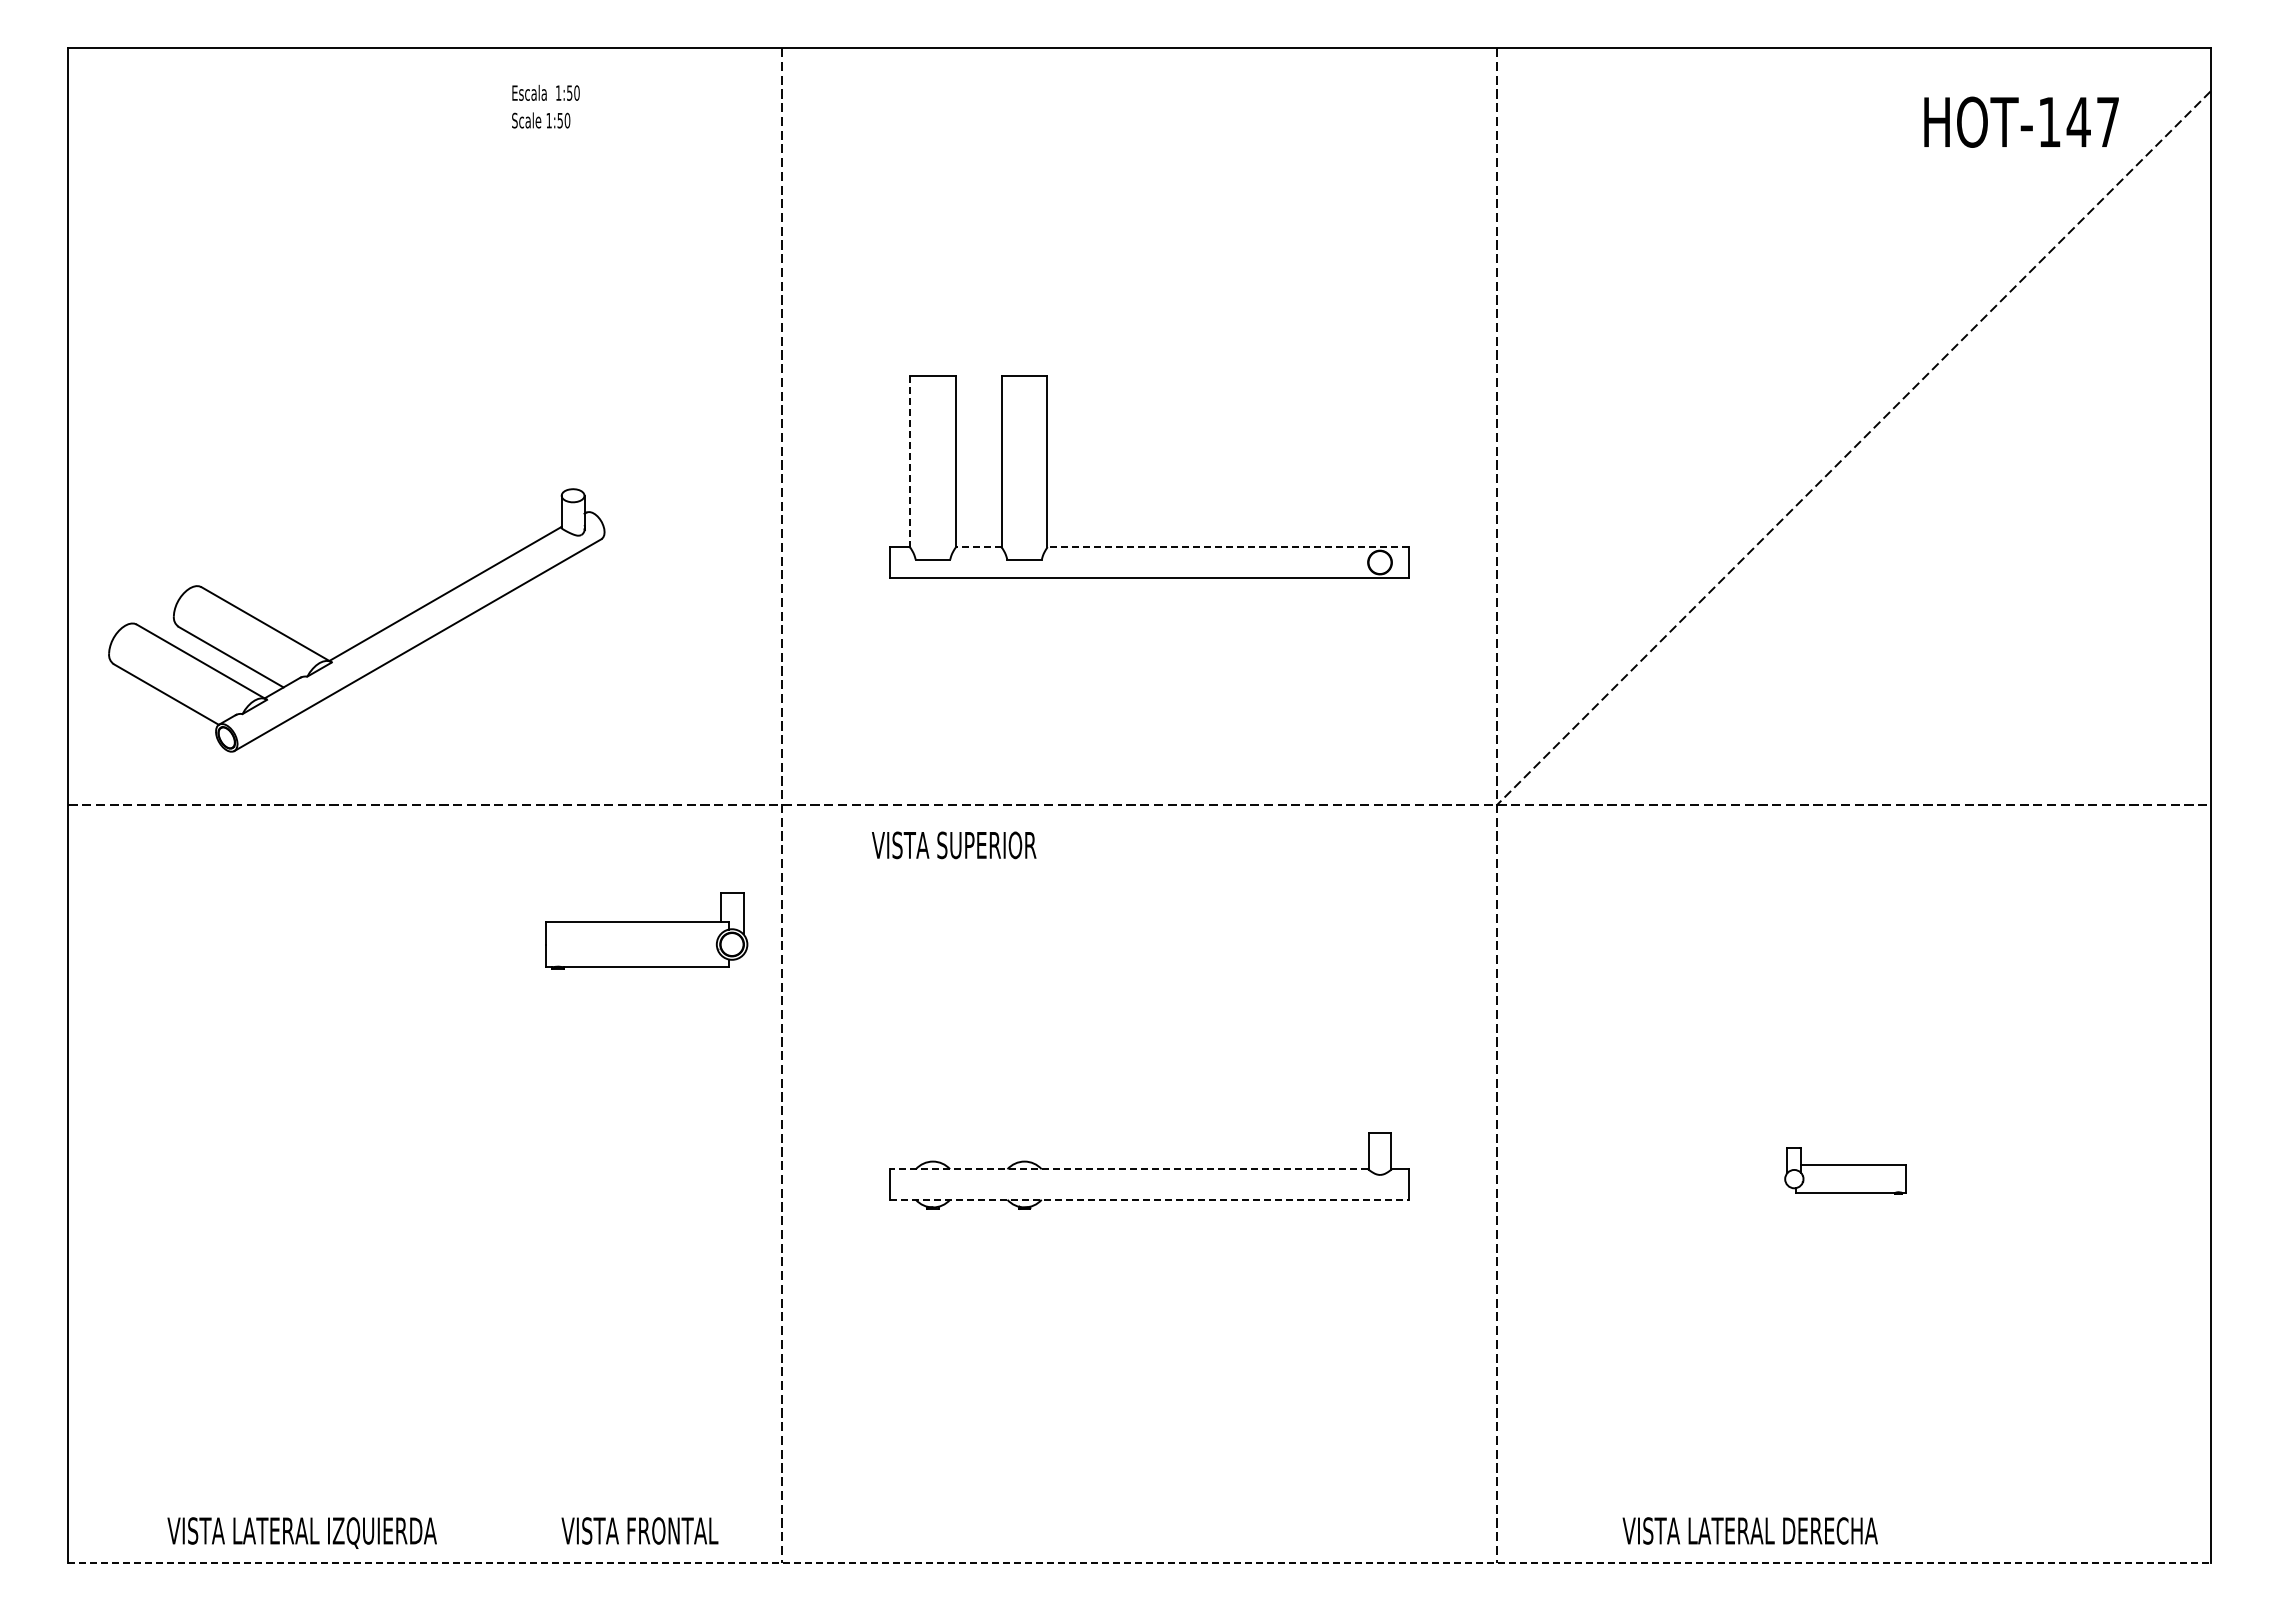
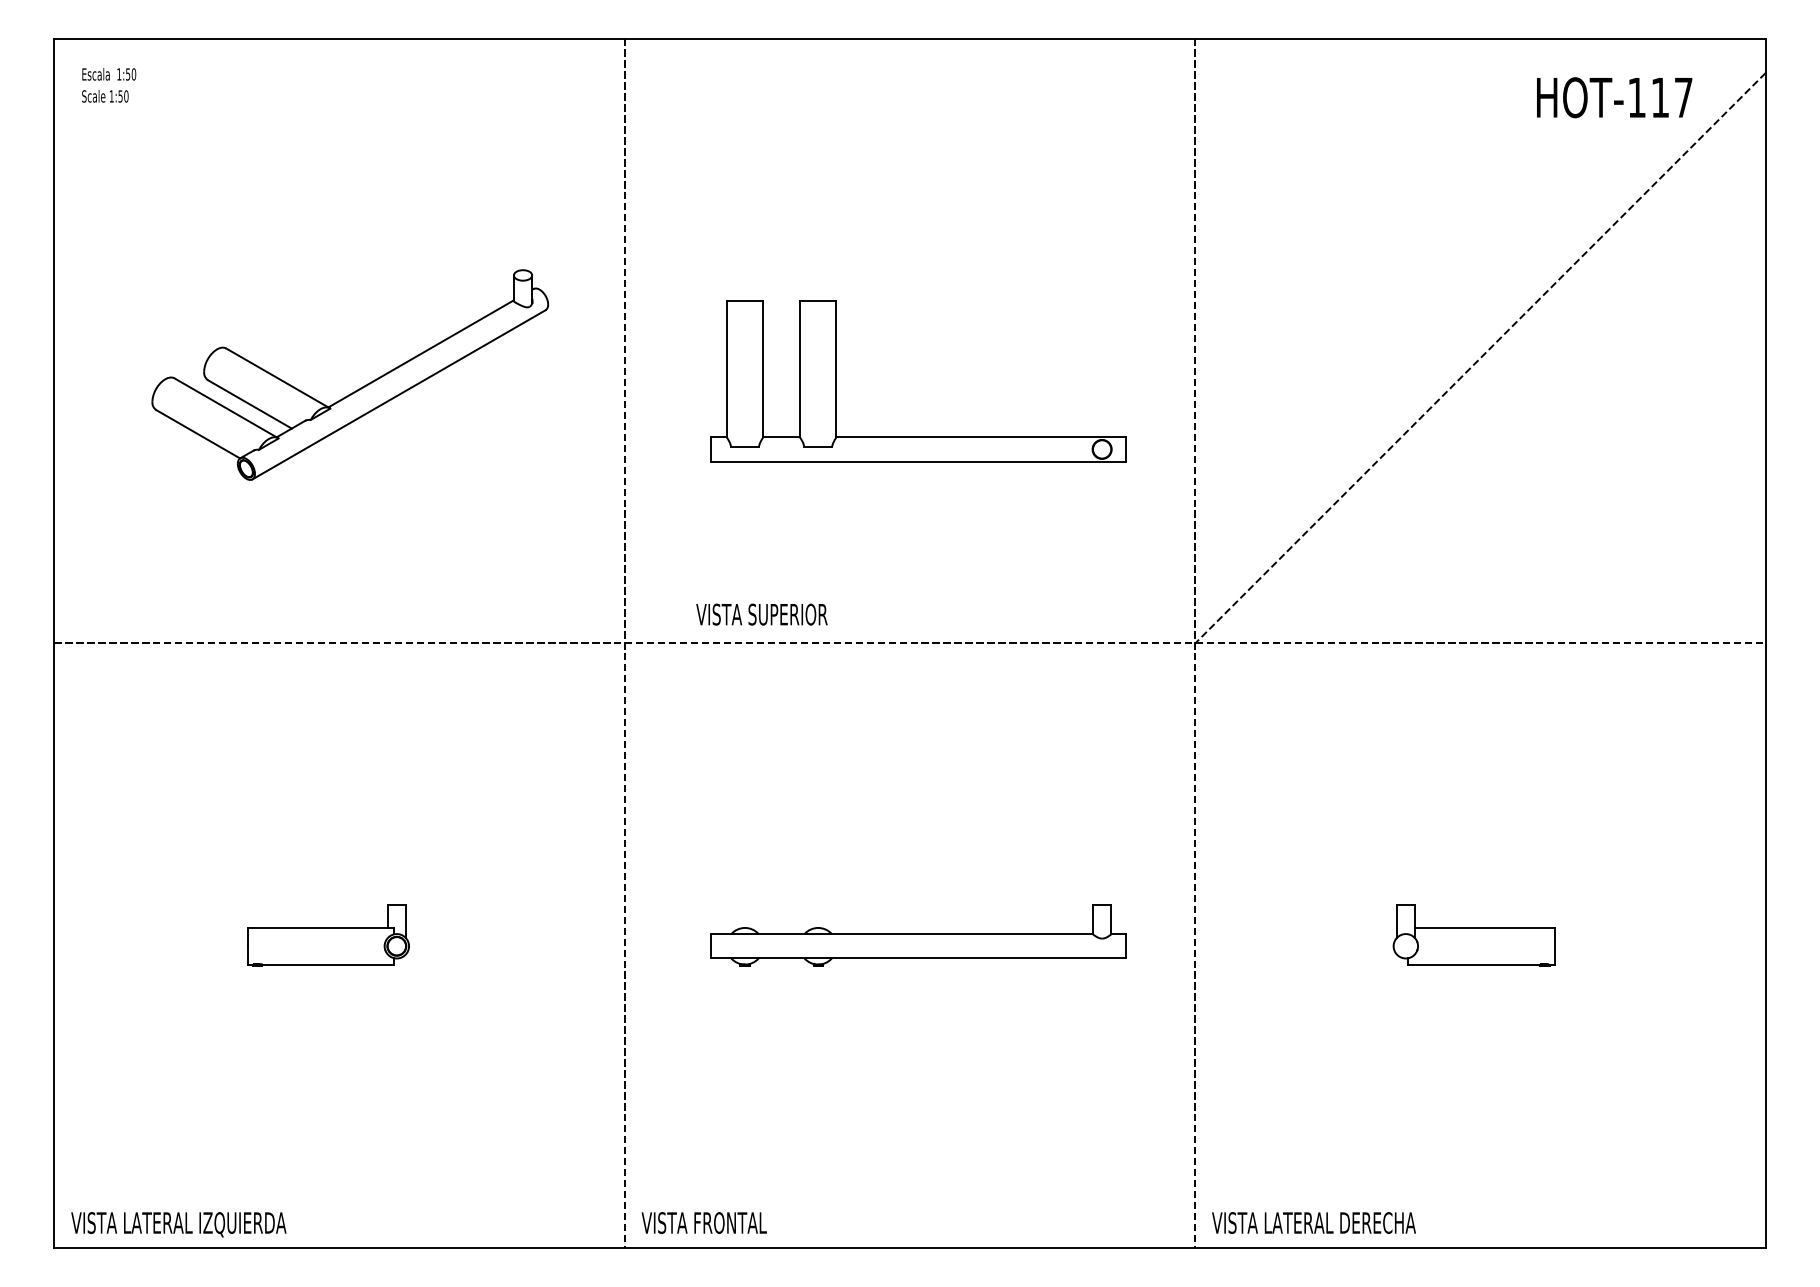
text: (545, 106) -> (108, 85), moved
text: (2078, 121) -> (1660, 97), HOT-147 -> HOT-117
line: (910, 461) -> (727, 368), dashed -> solid
line: (978, 547) -> (781, 437), dashed -> solid
line: (1228, 547) -> (981, 437), dashed -> solid
part: (367, 637) -> (358, 388), moved
text: (954, 845) -> (762, 614), moved
part: (646, 930) -> (328, 935), moved
line: (1128, 1169) -> (901, 934), dashed -> solid
part: (1845, 1170) -> (1473, 935), size x1.67
line: (1149, 1199) -> (917, 958), dashed -> solid
text: (639, 1530) -> (703, 1222), moved
text: (1749, 1530) -> (1313, 1222), moved
text: (301, 1532) -> (178, 1224), moved
line: (1139, 1562) -> (910, 1248), dashed -> solid

